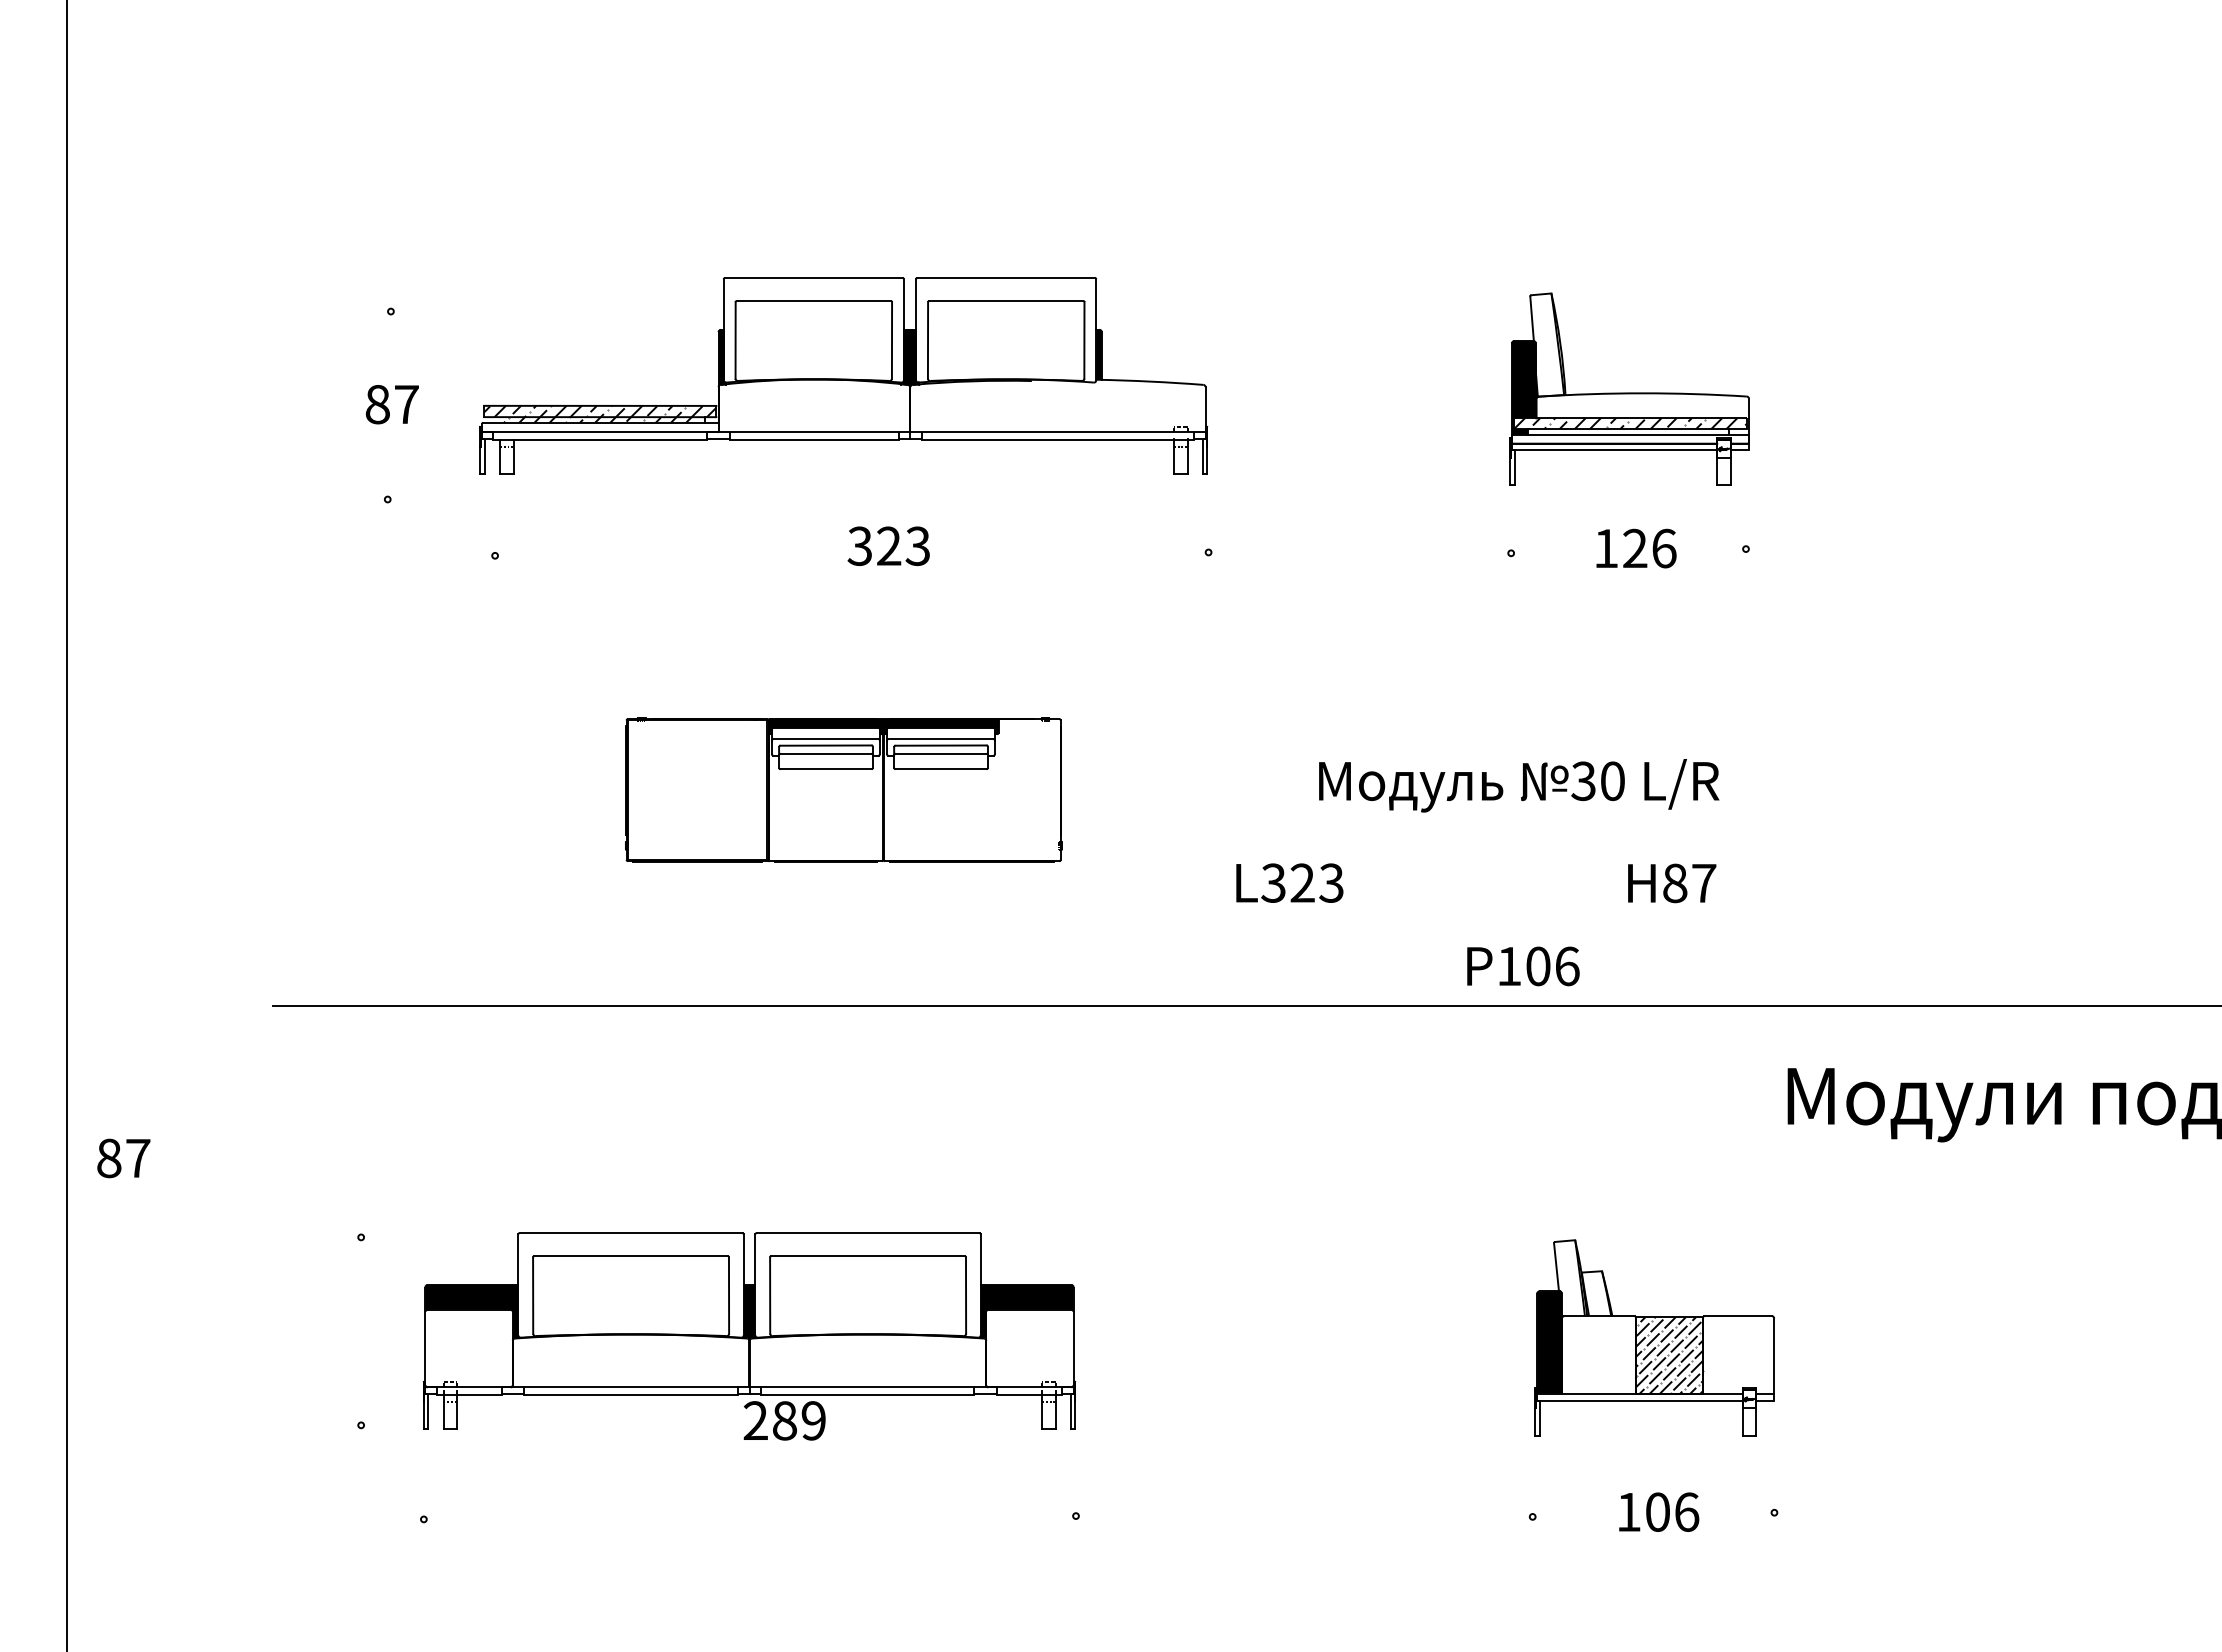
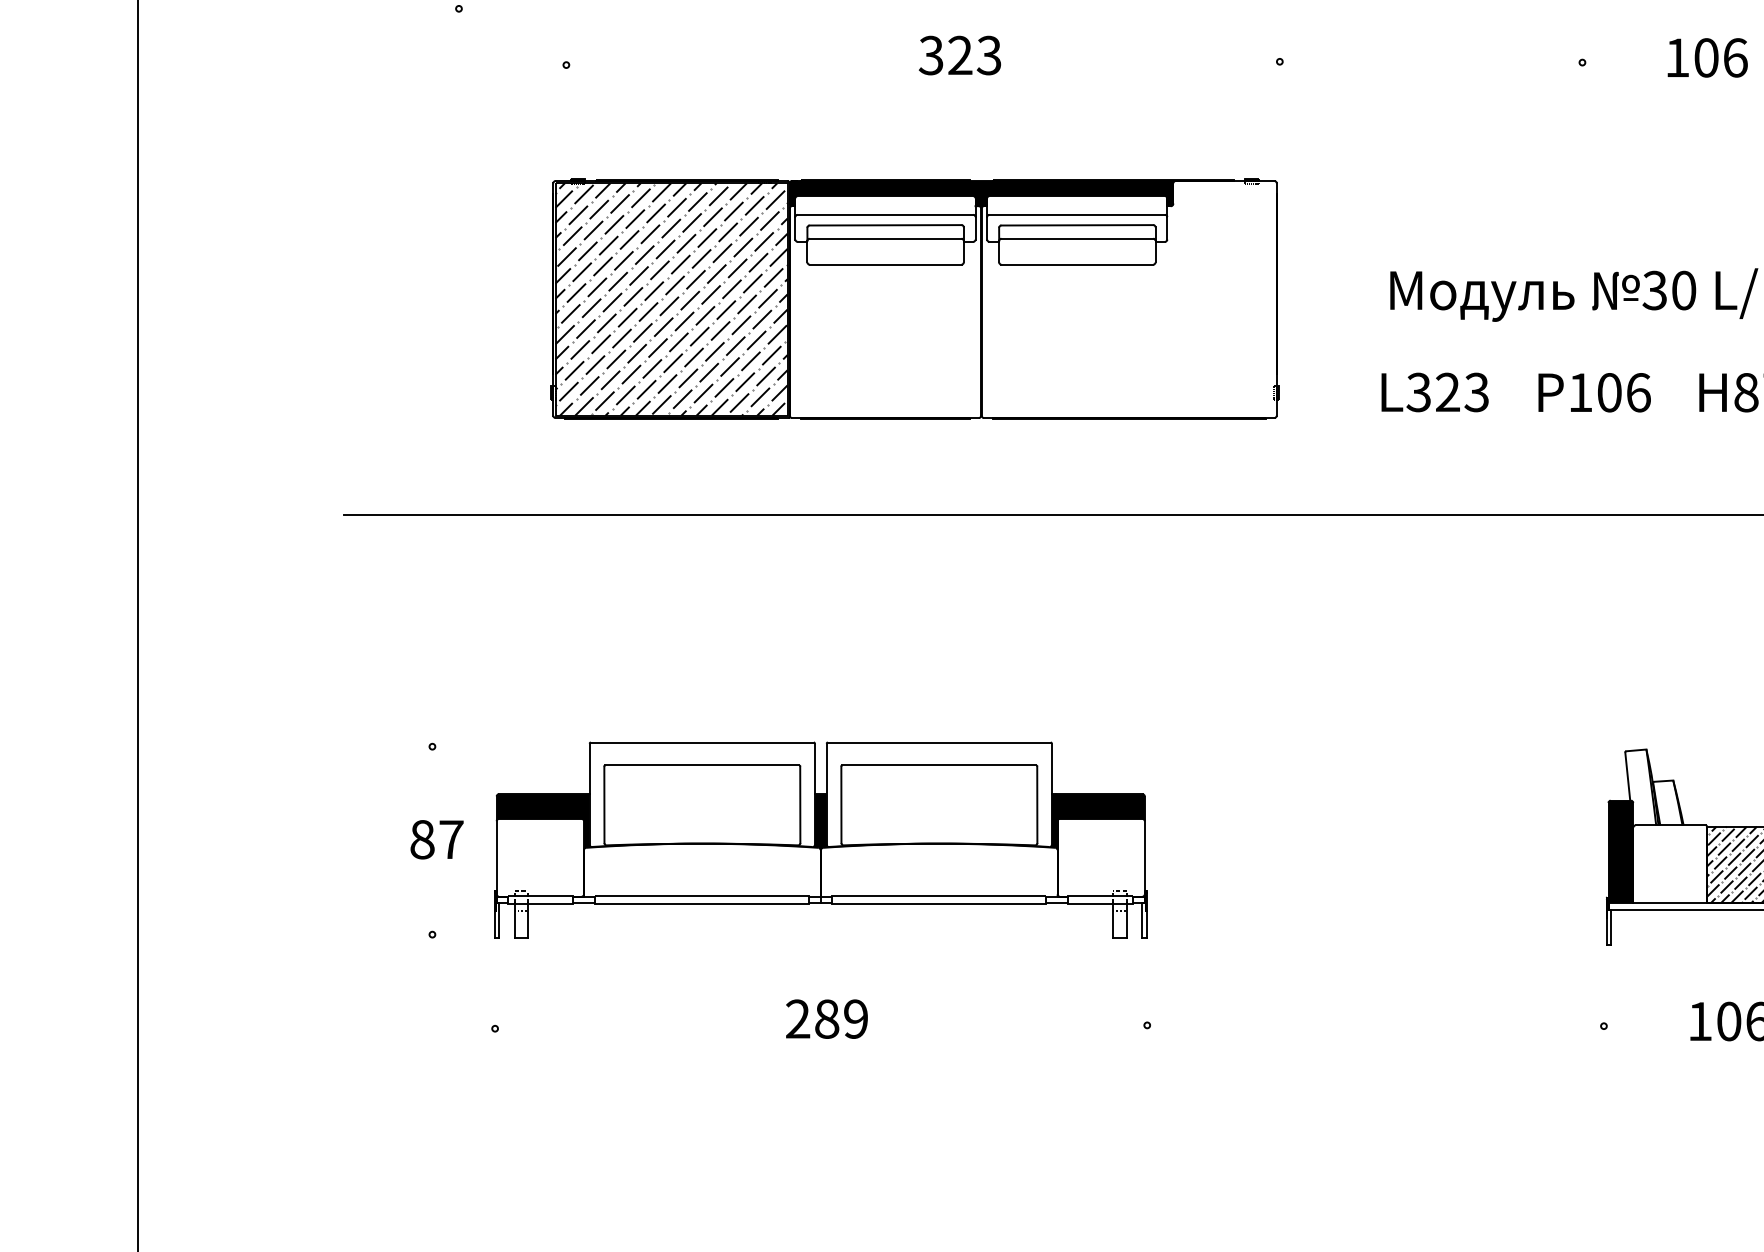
text: (1635, 548) -> (1706, 57), 126 -> 106
part: (843, 789) -> (914, 298), size x1.67
text: (1289, 882) -> (1434, 391), moved
text: (1523, 966) -> (1594, 392), moved
text: (123, 1158) -> (436, 839), moved
text: (784, 1420) -> (826, 1018), moved

